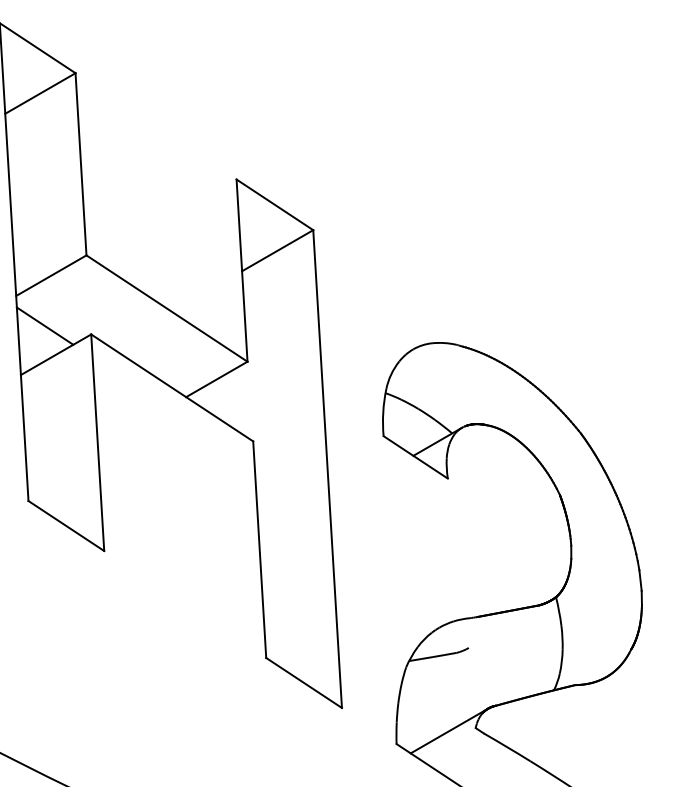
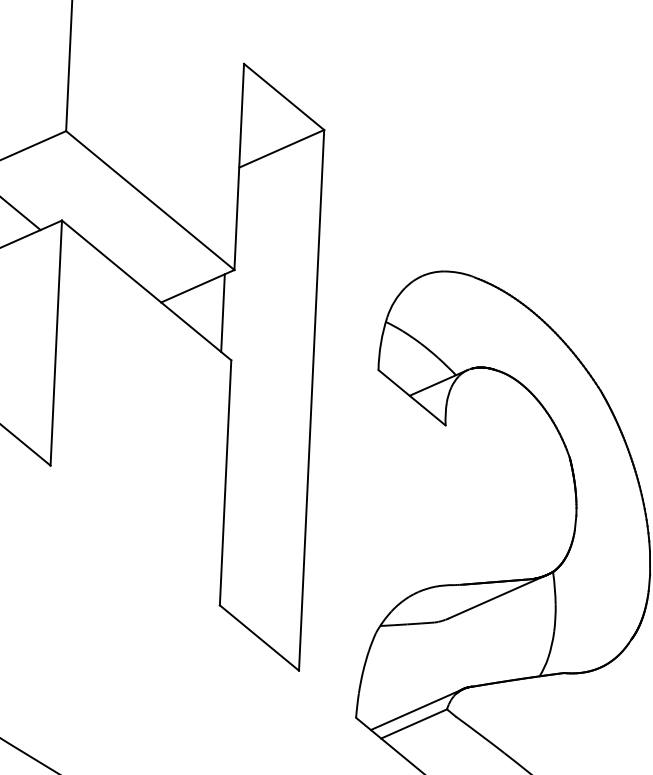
line: (241, 400) -> (223, 312), added
line: (509, 623) -> (497, 595), added
line: (447, 743) -> (413, 723), added

